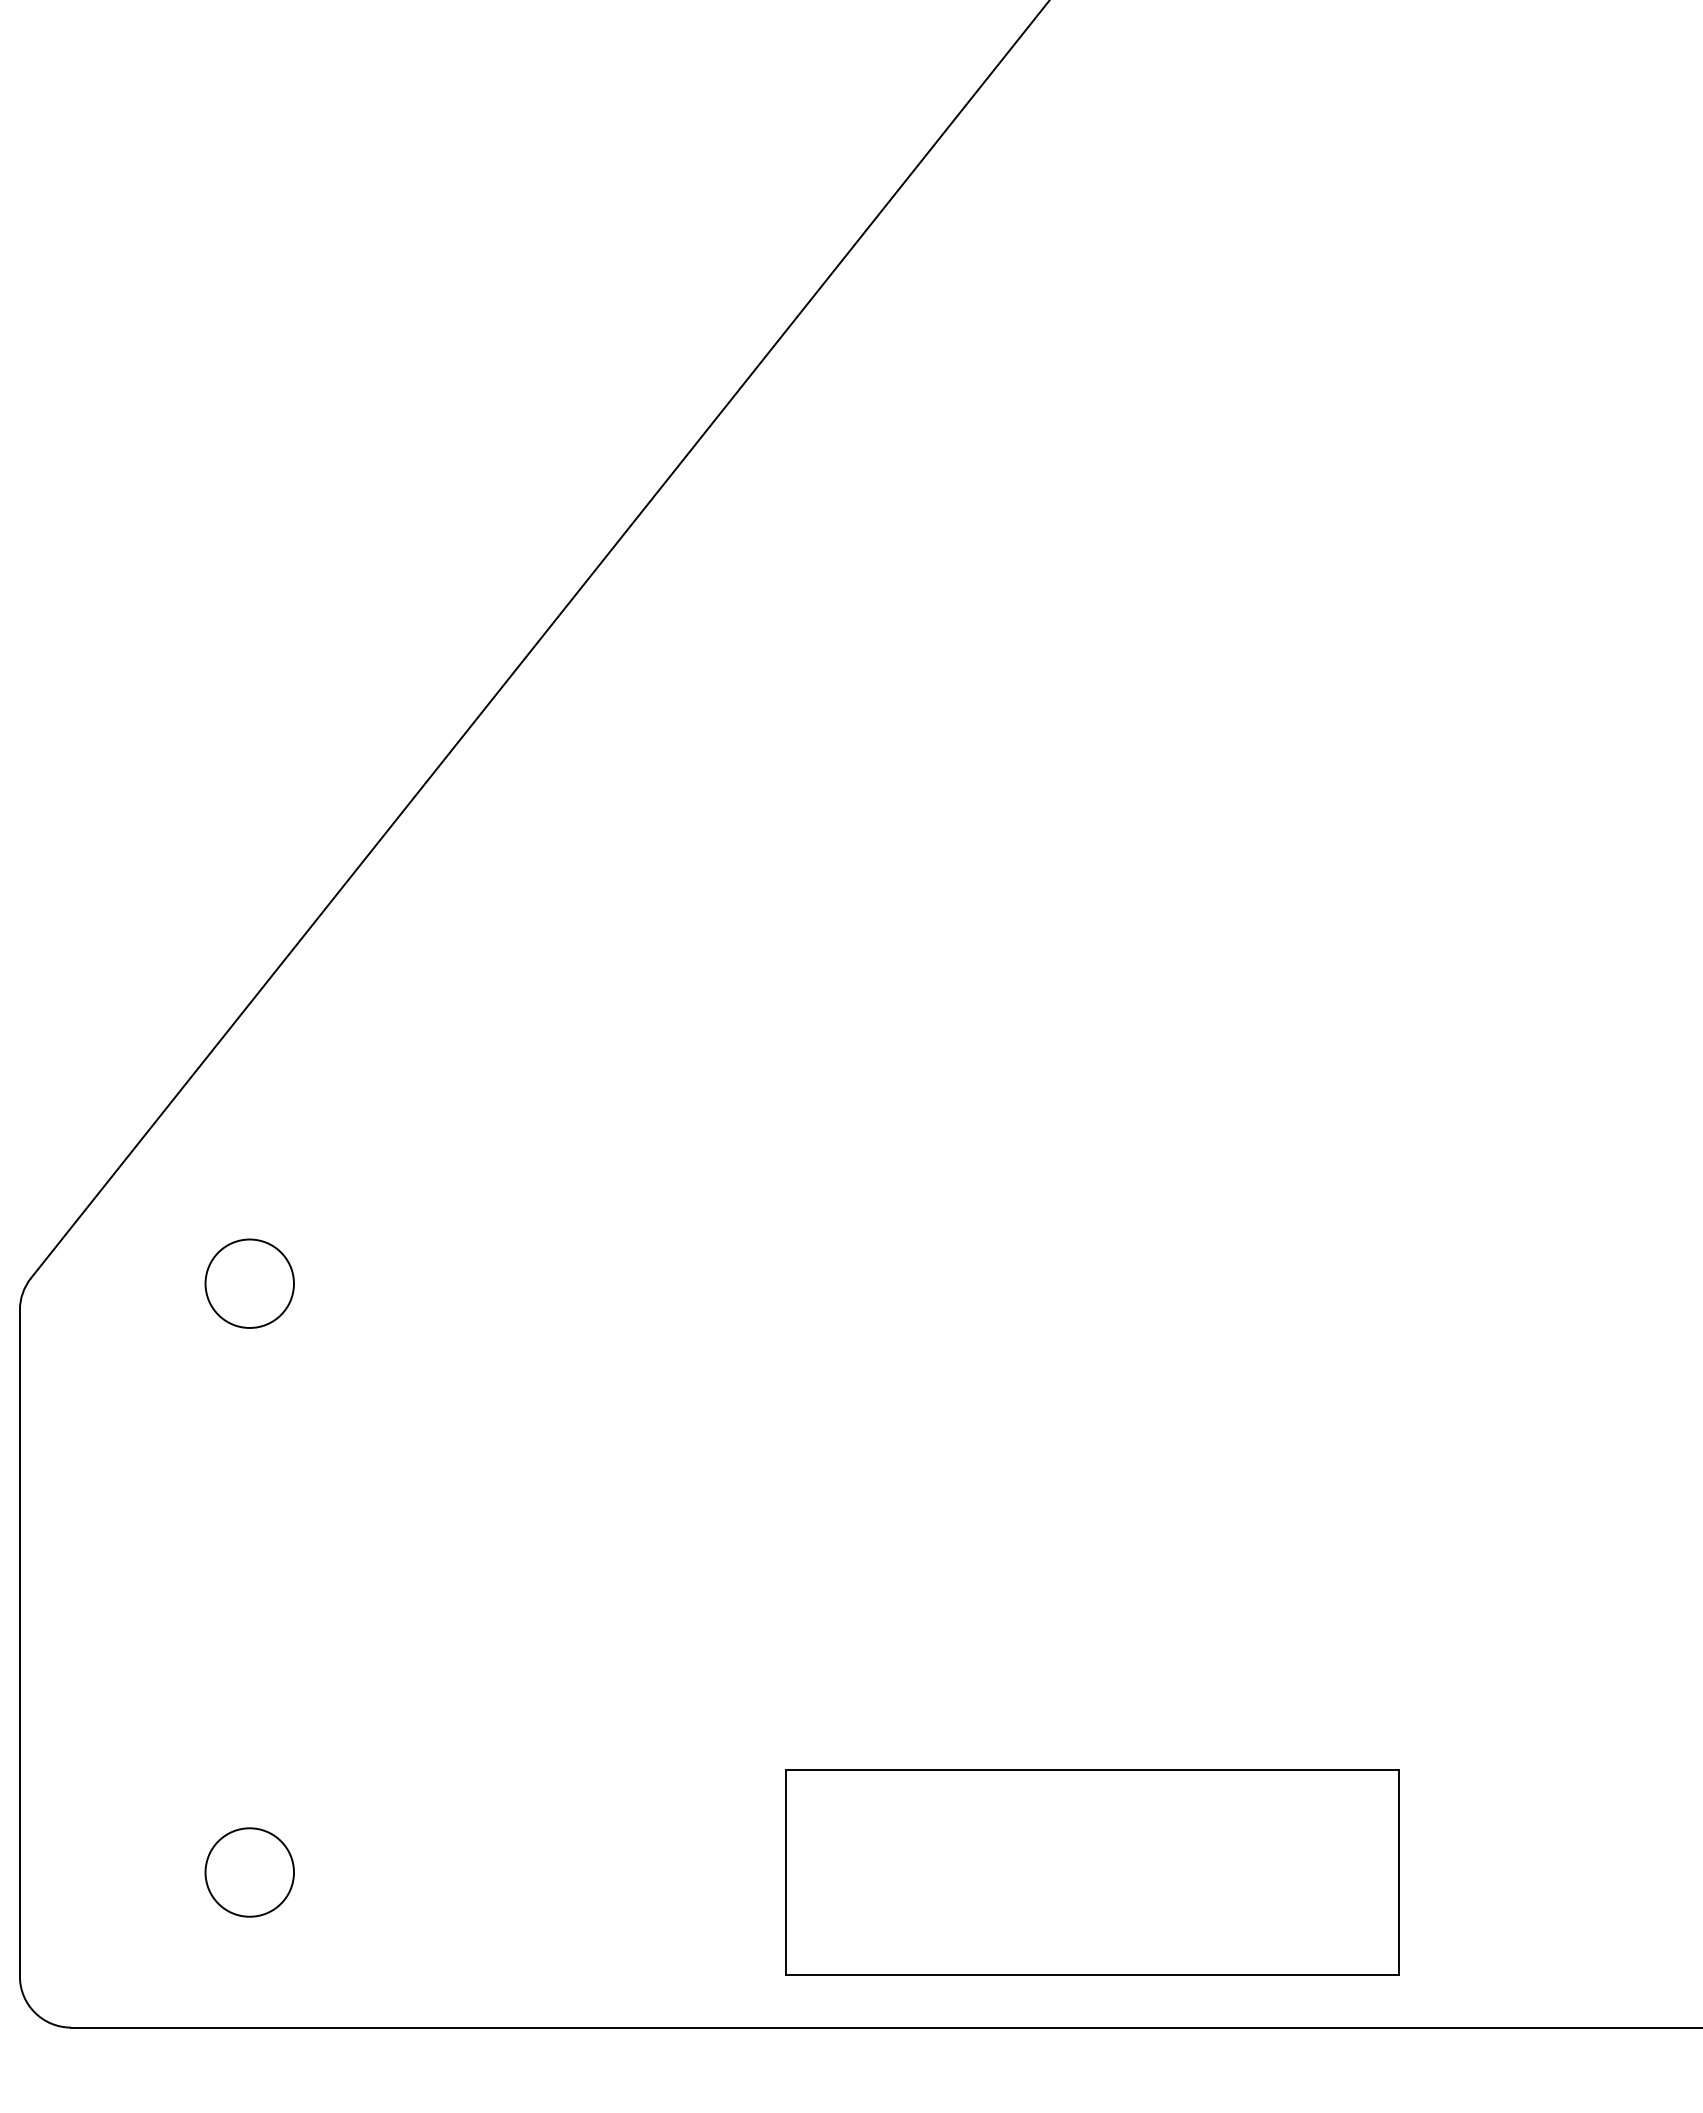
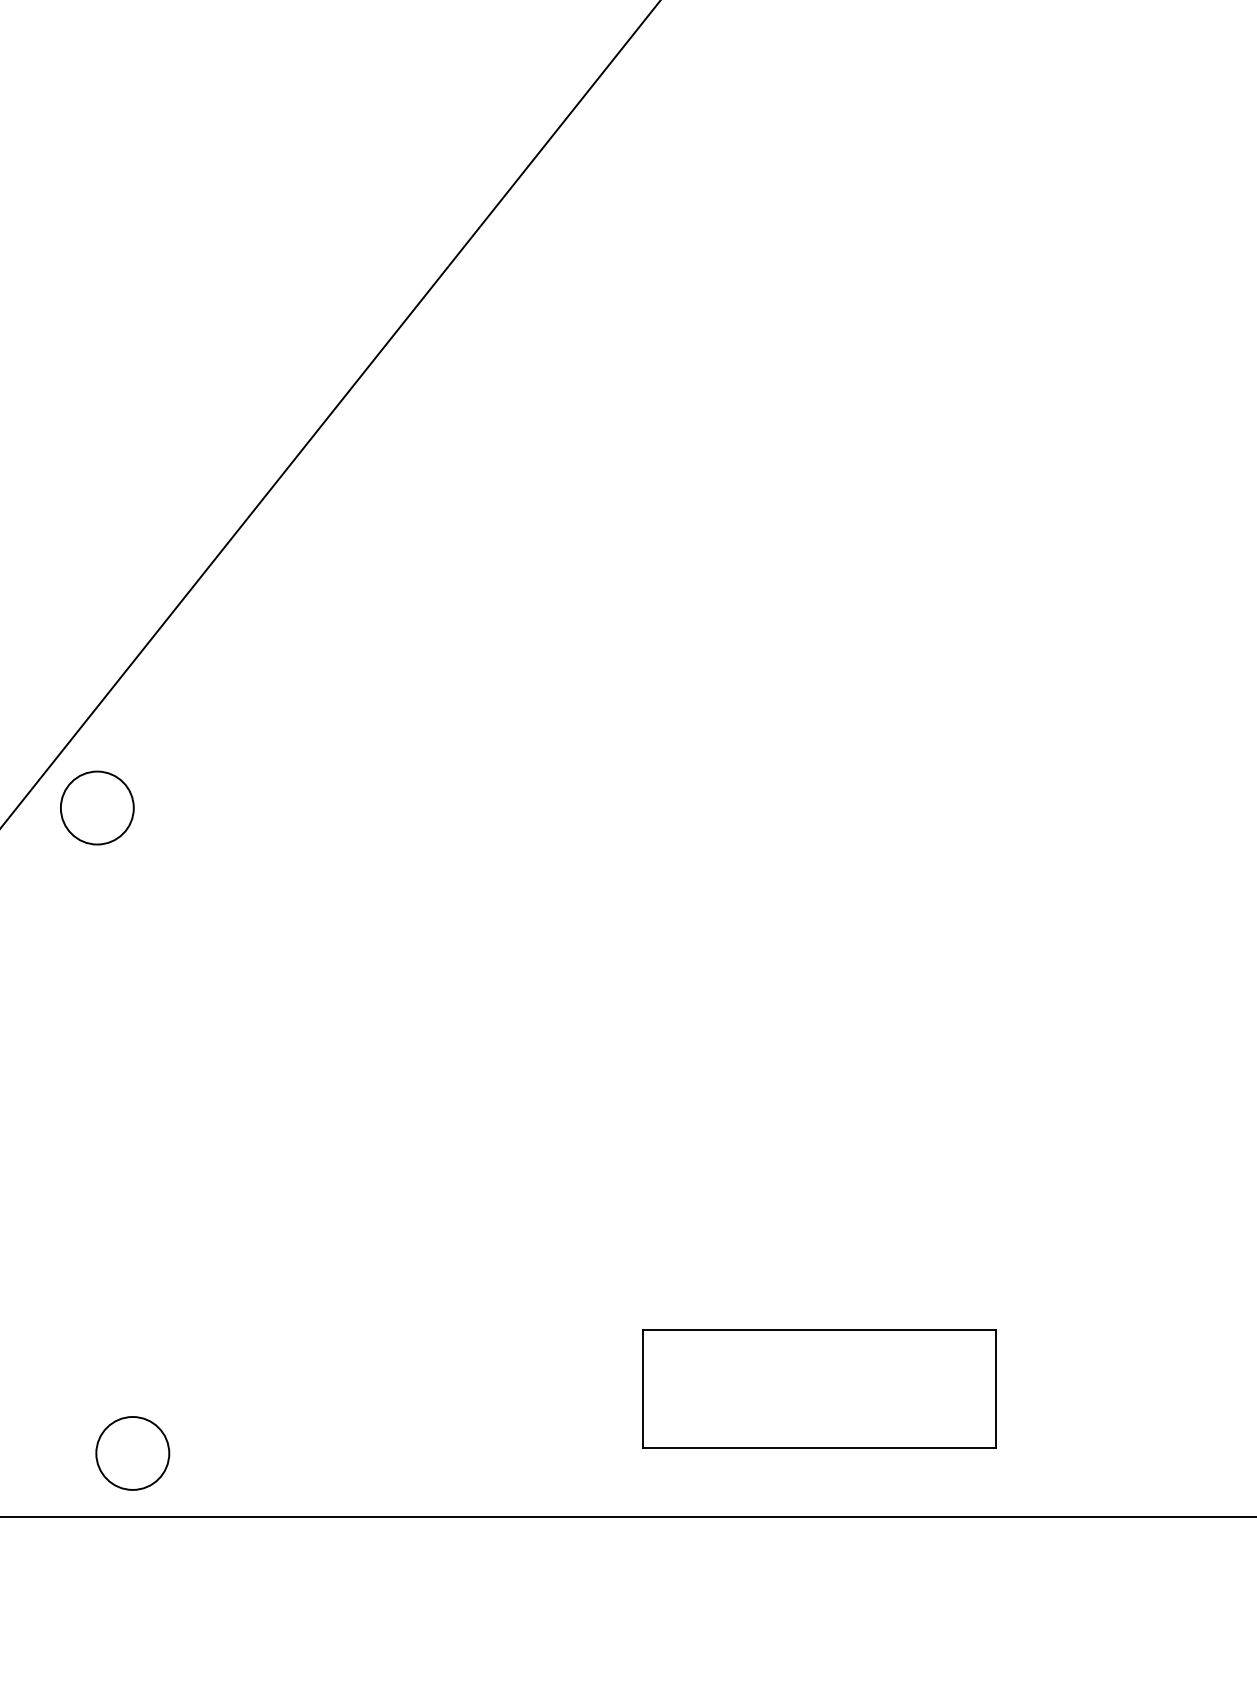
circle: (249, 1283) -> (97, 807), moved
circle: (249, 1872) -> (132, 1453), moved
part: (1092, 1872) -> (819, 1389), size x0.7

